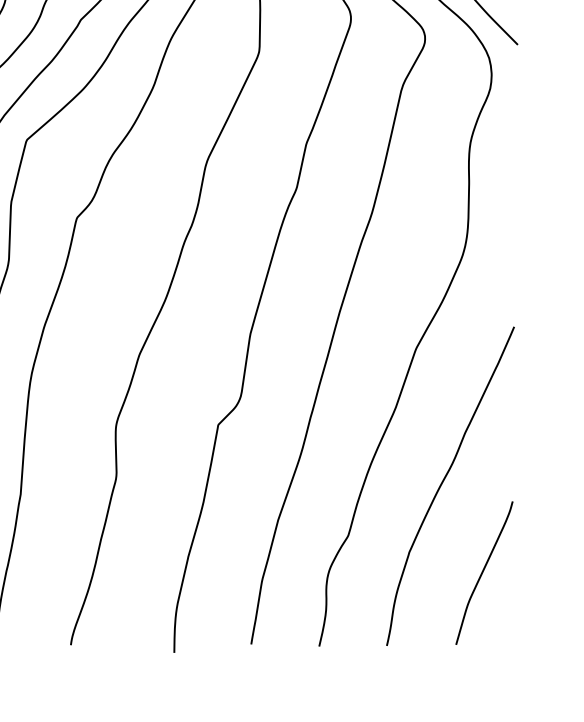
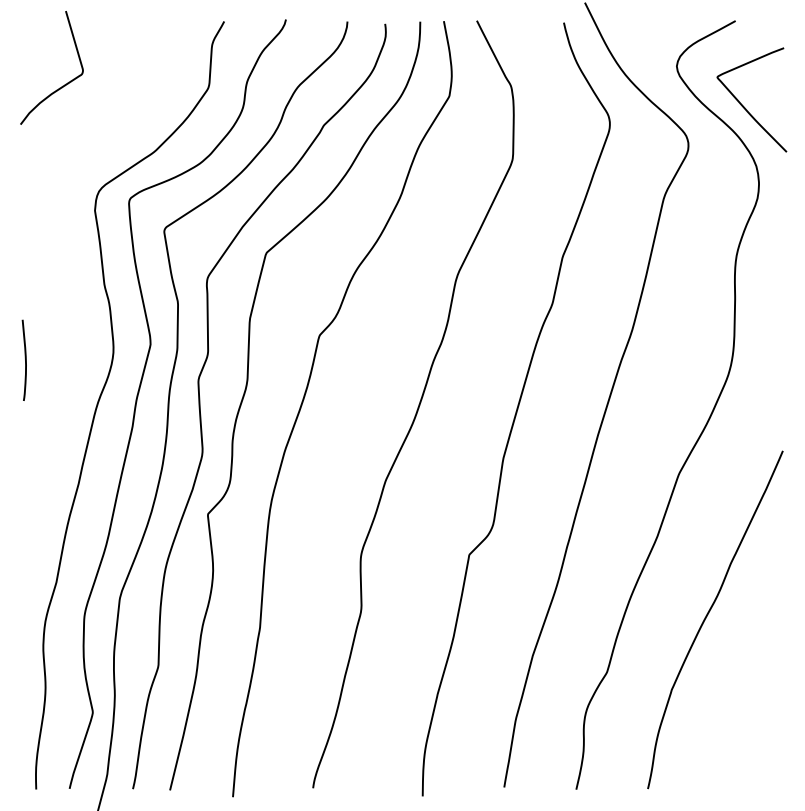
curve: (483, 572) -> (750, 711), removed

